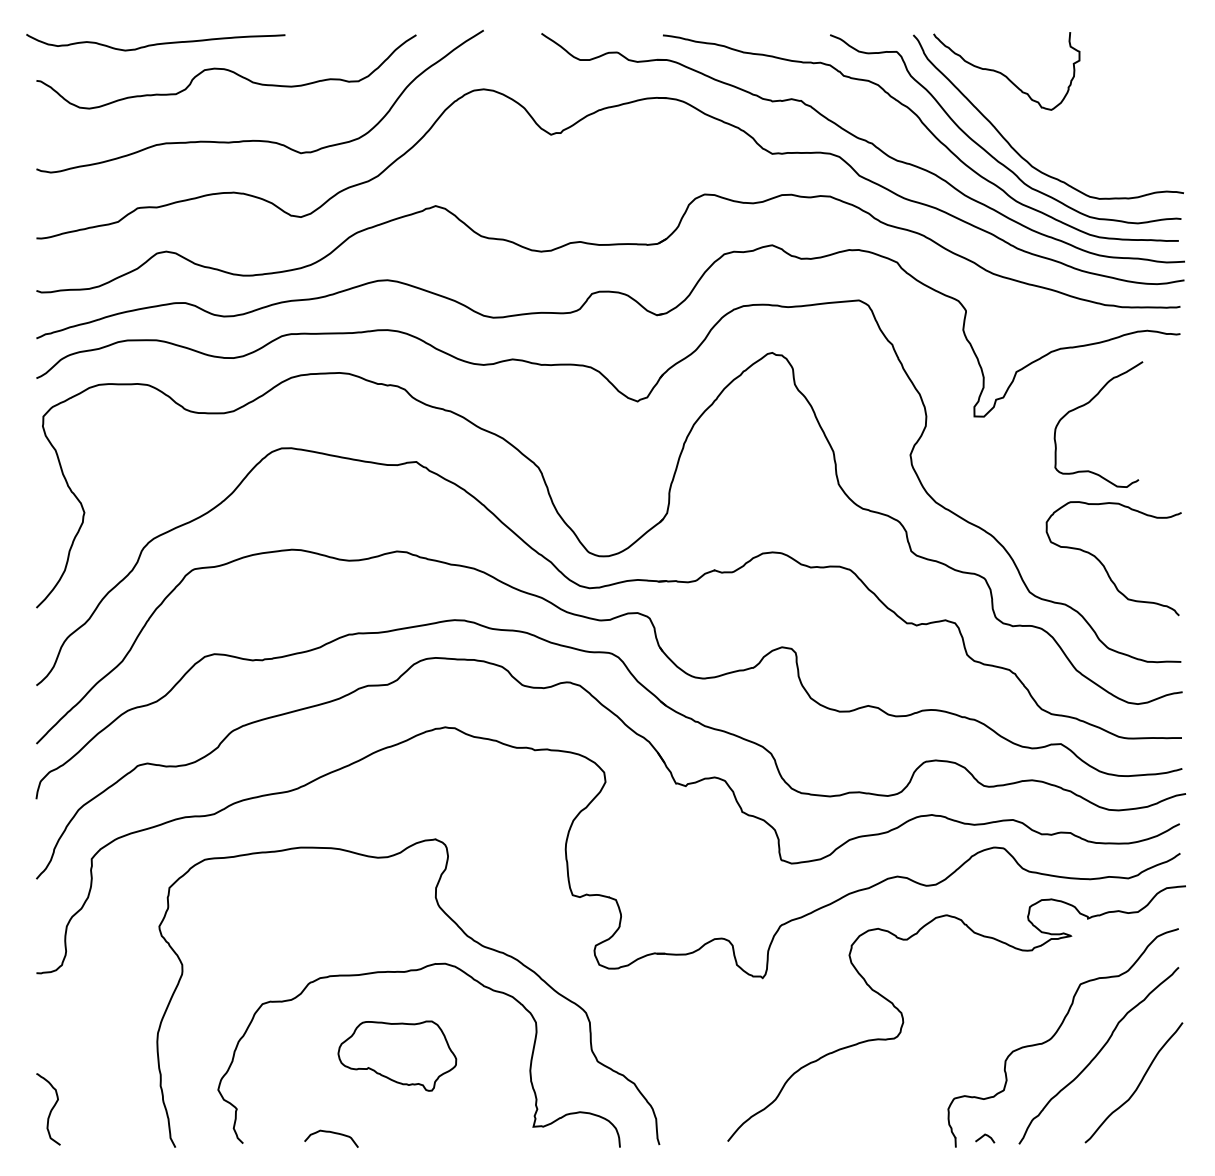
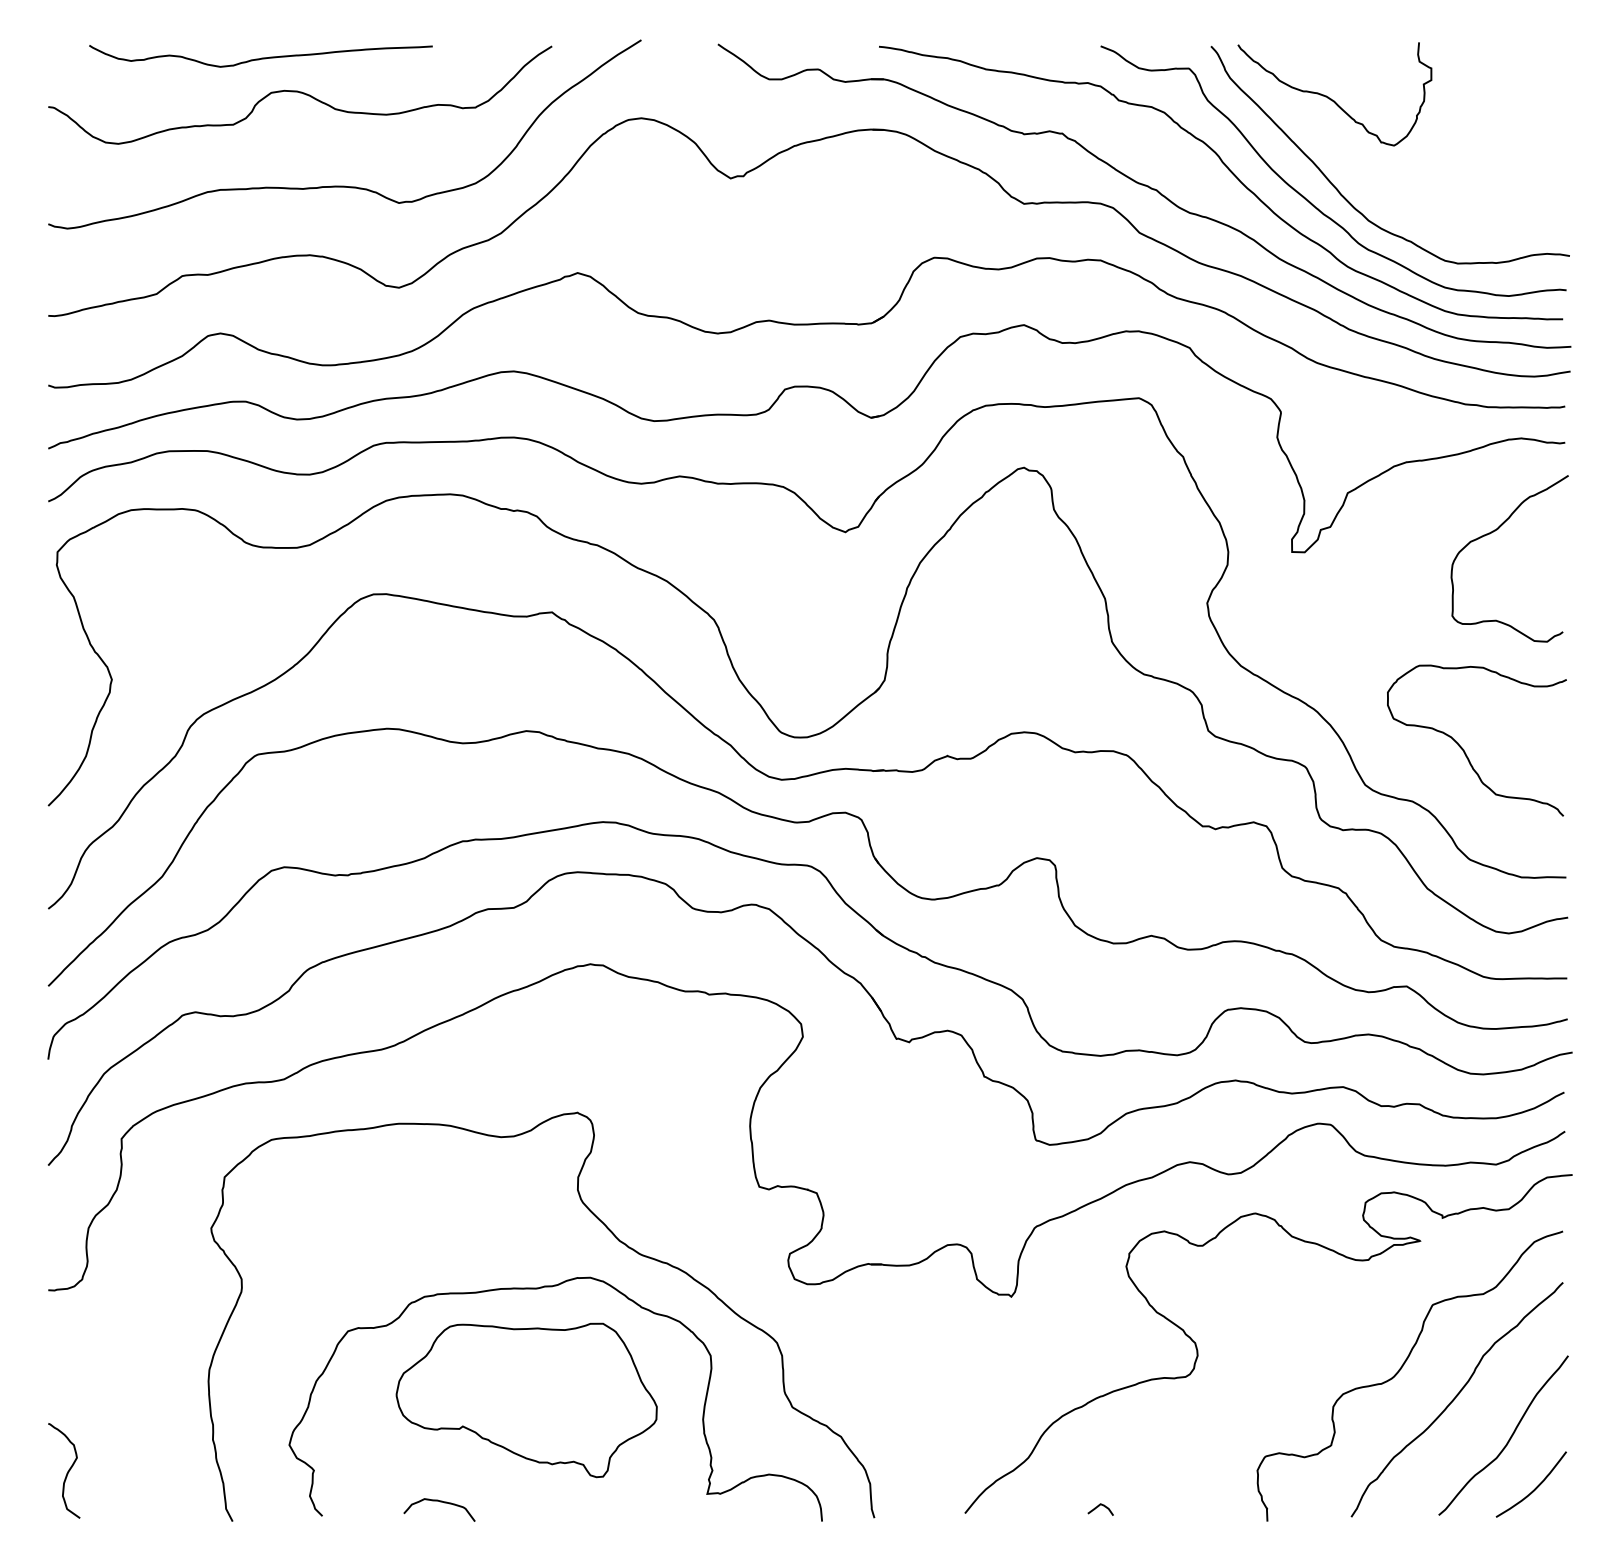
curve: (155, 43) -> (260, 57), moved
curve: (1087, 404) -> (1495, 532), moved
part: (397, 1055) -> (527, 1399), size x1.67
curve: (1157, 1122) -> (1534, 1488), added
curve: (984, 1136) -> (1099, 1506), moved

